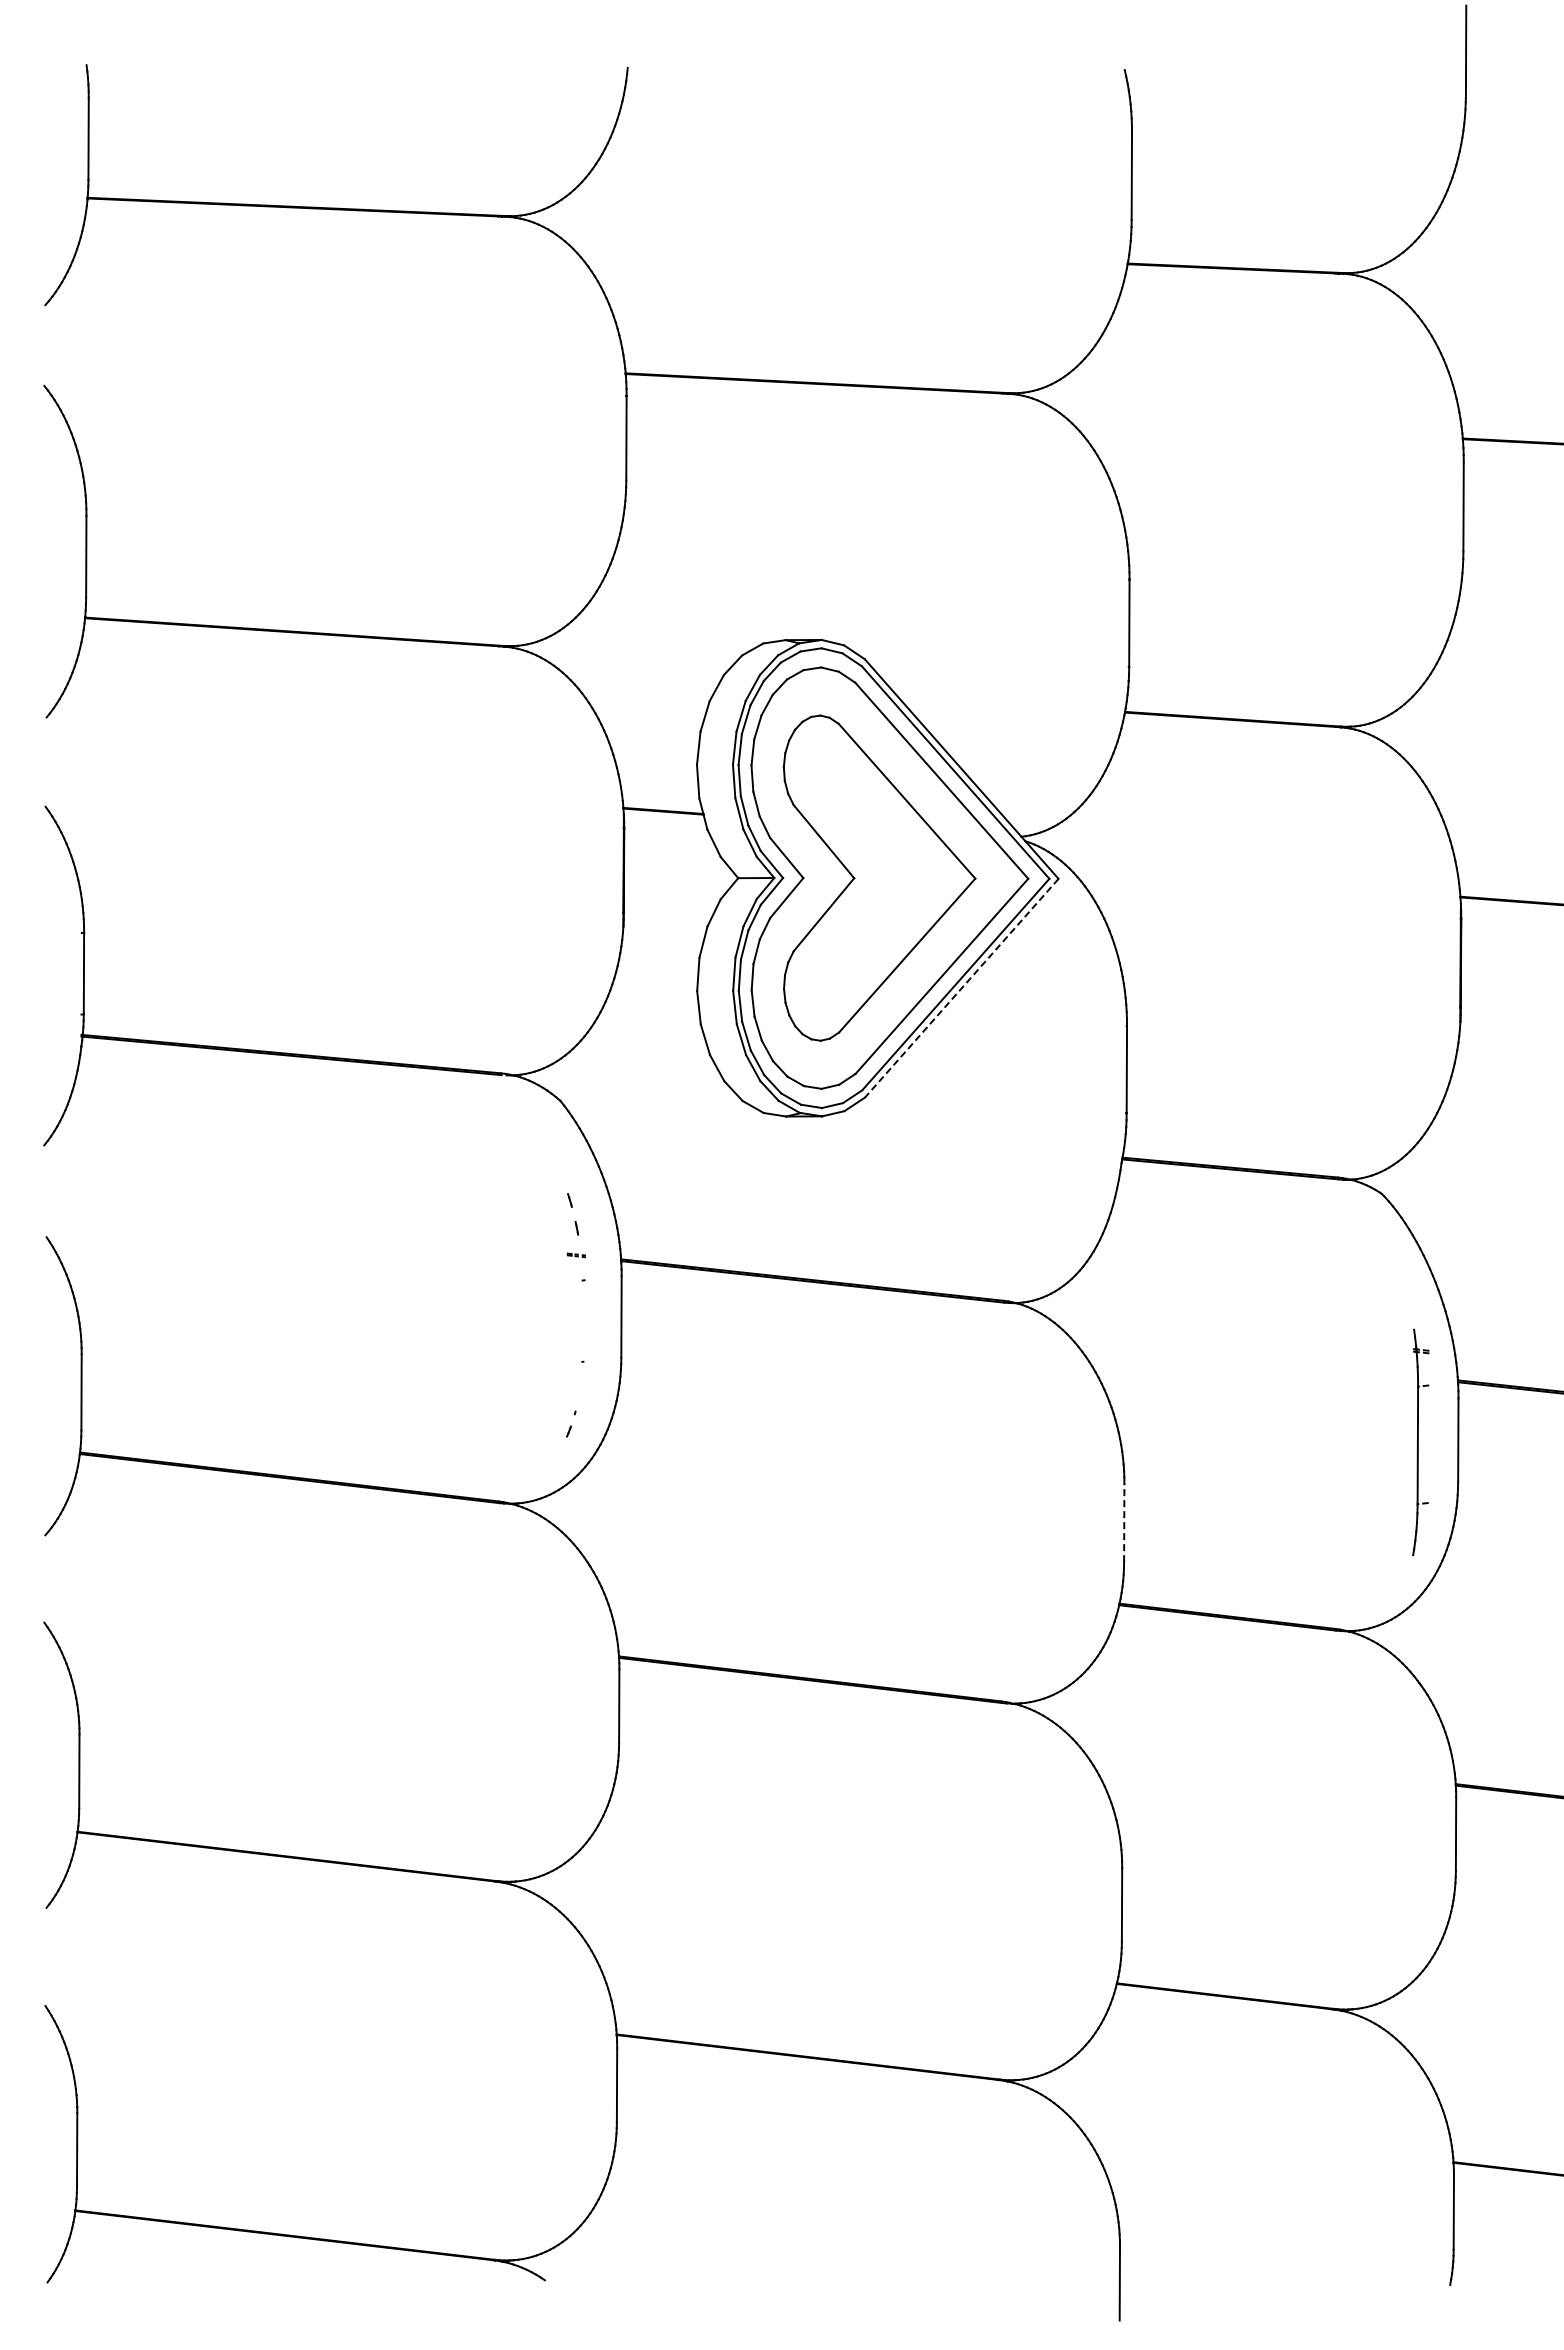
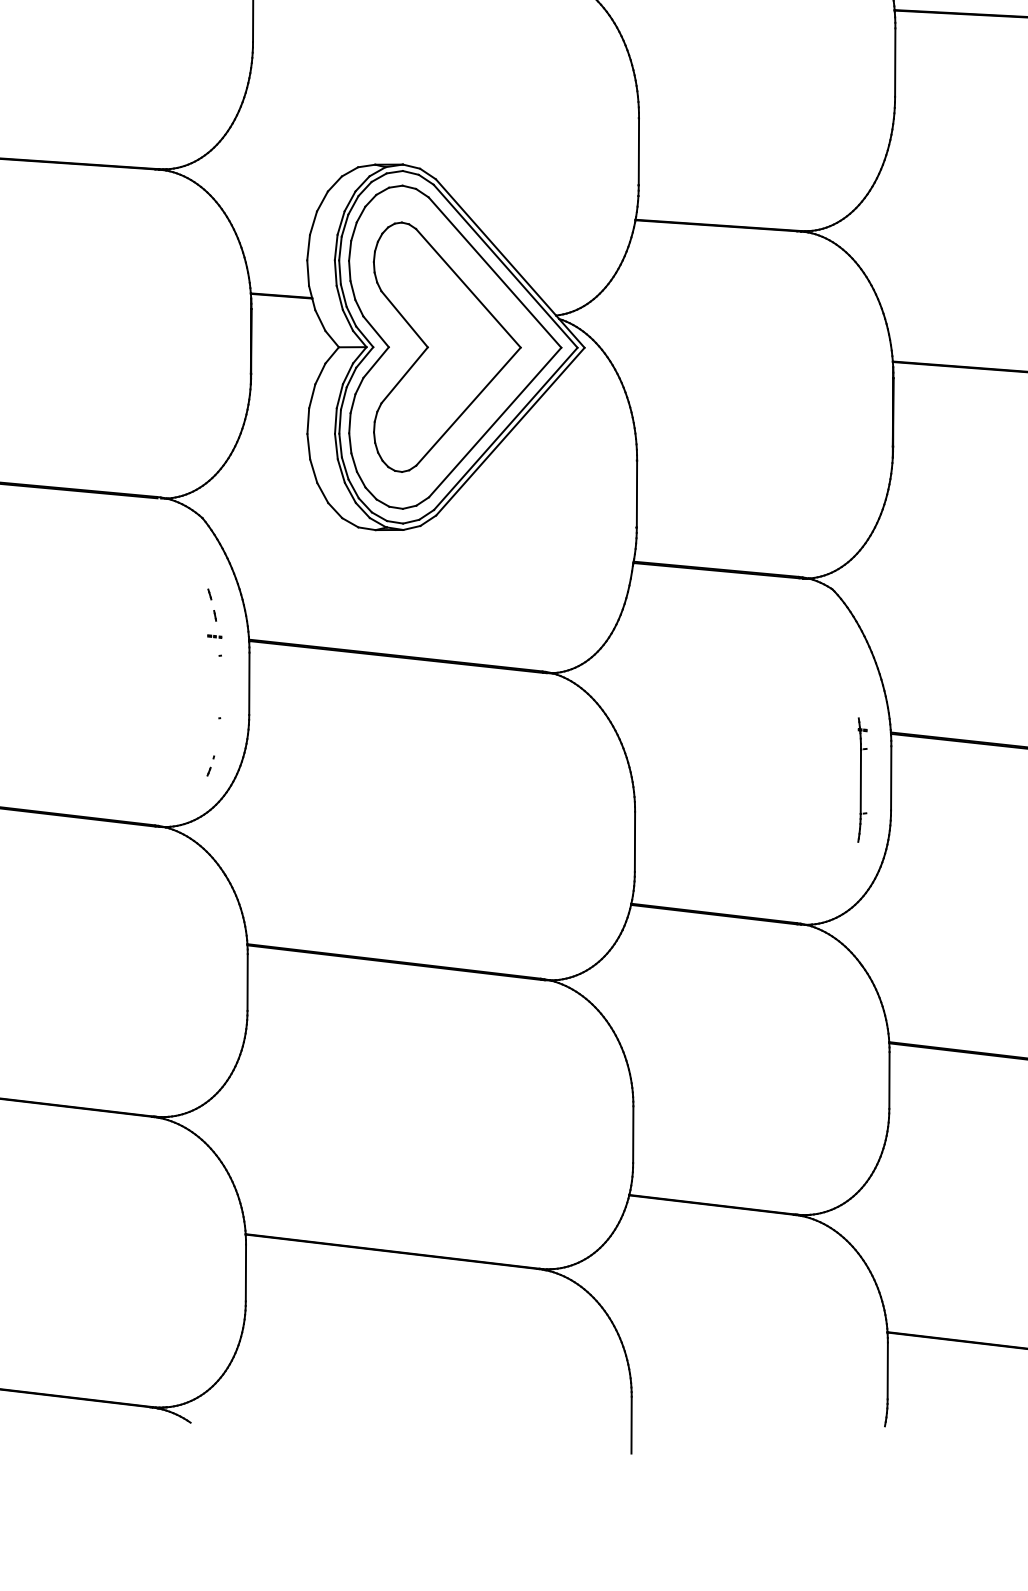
line: (961, 988) -> (510, 431), dashed -> solid
part: (1420, 1442) -> (862, 780), size x0.71
line: (1124, 1522) -> (635, 841), dashed -> solid

